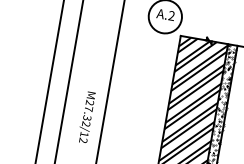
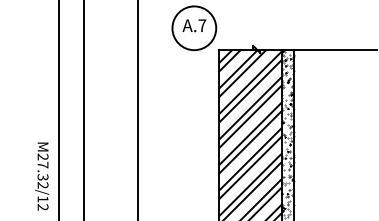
text: (171, 15) -> (202, 25), .2 -> .7
text: (86, 117) -> (42, 176), moved

